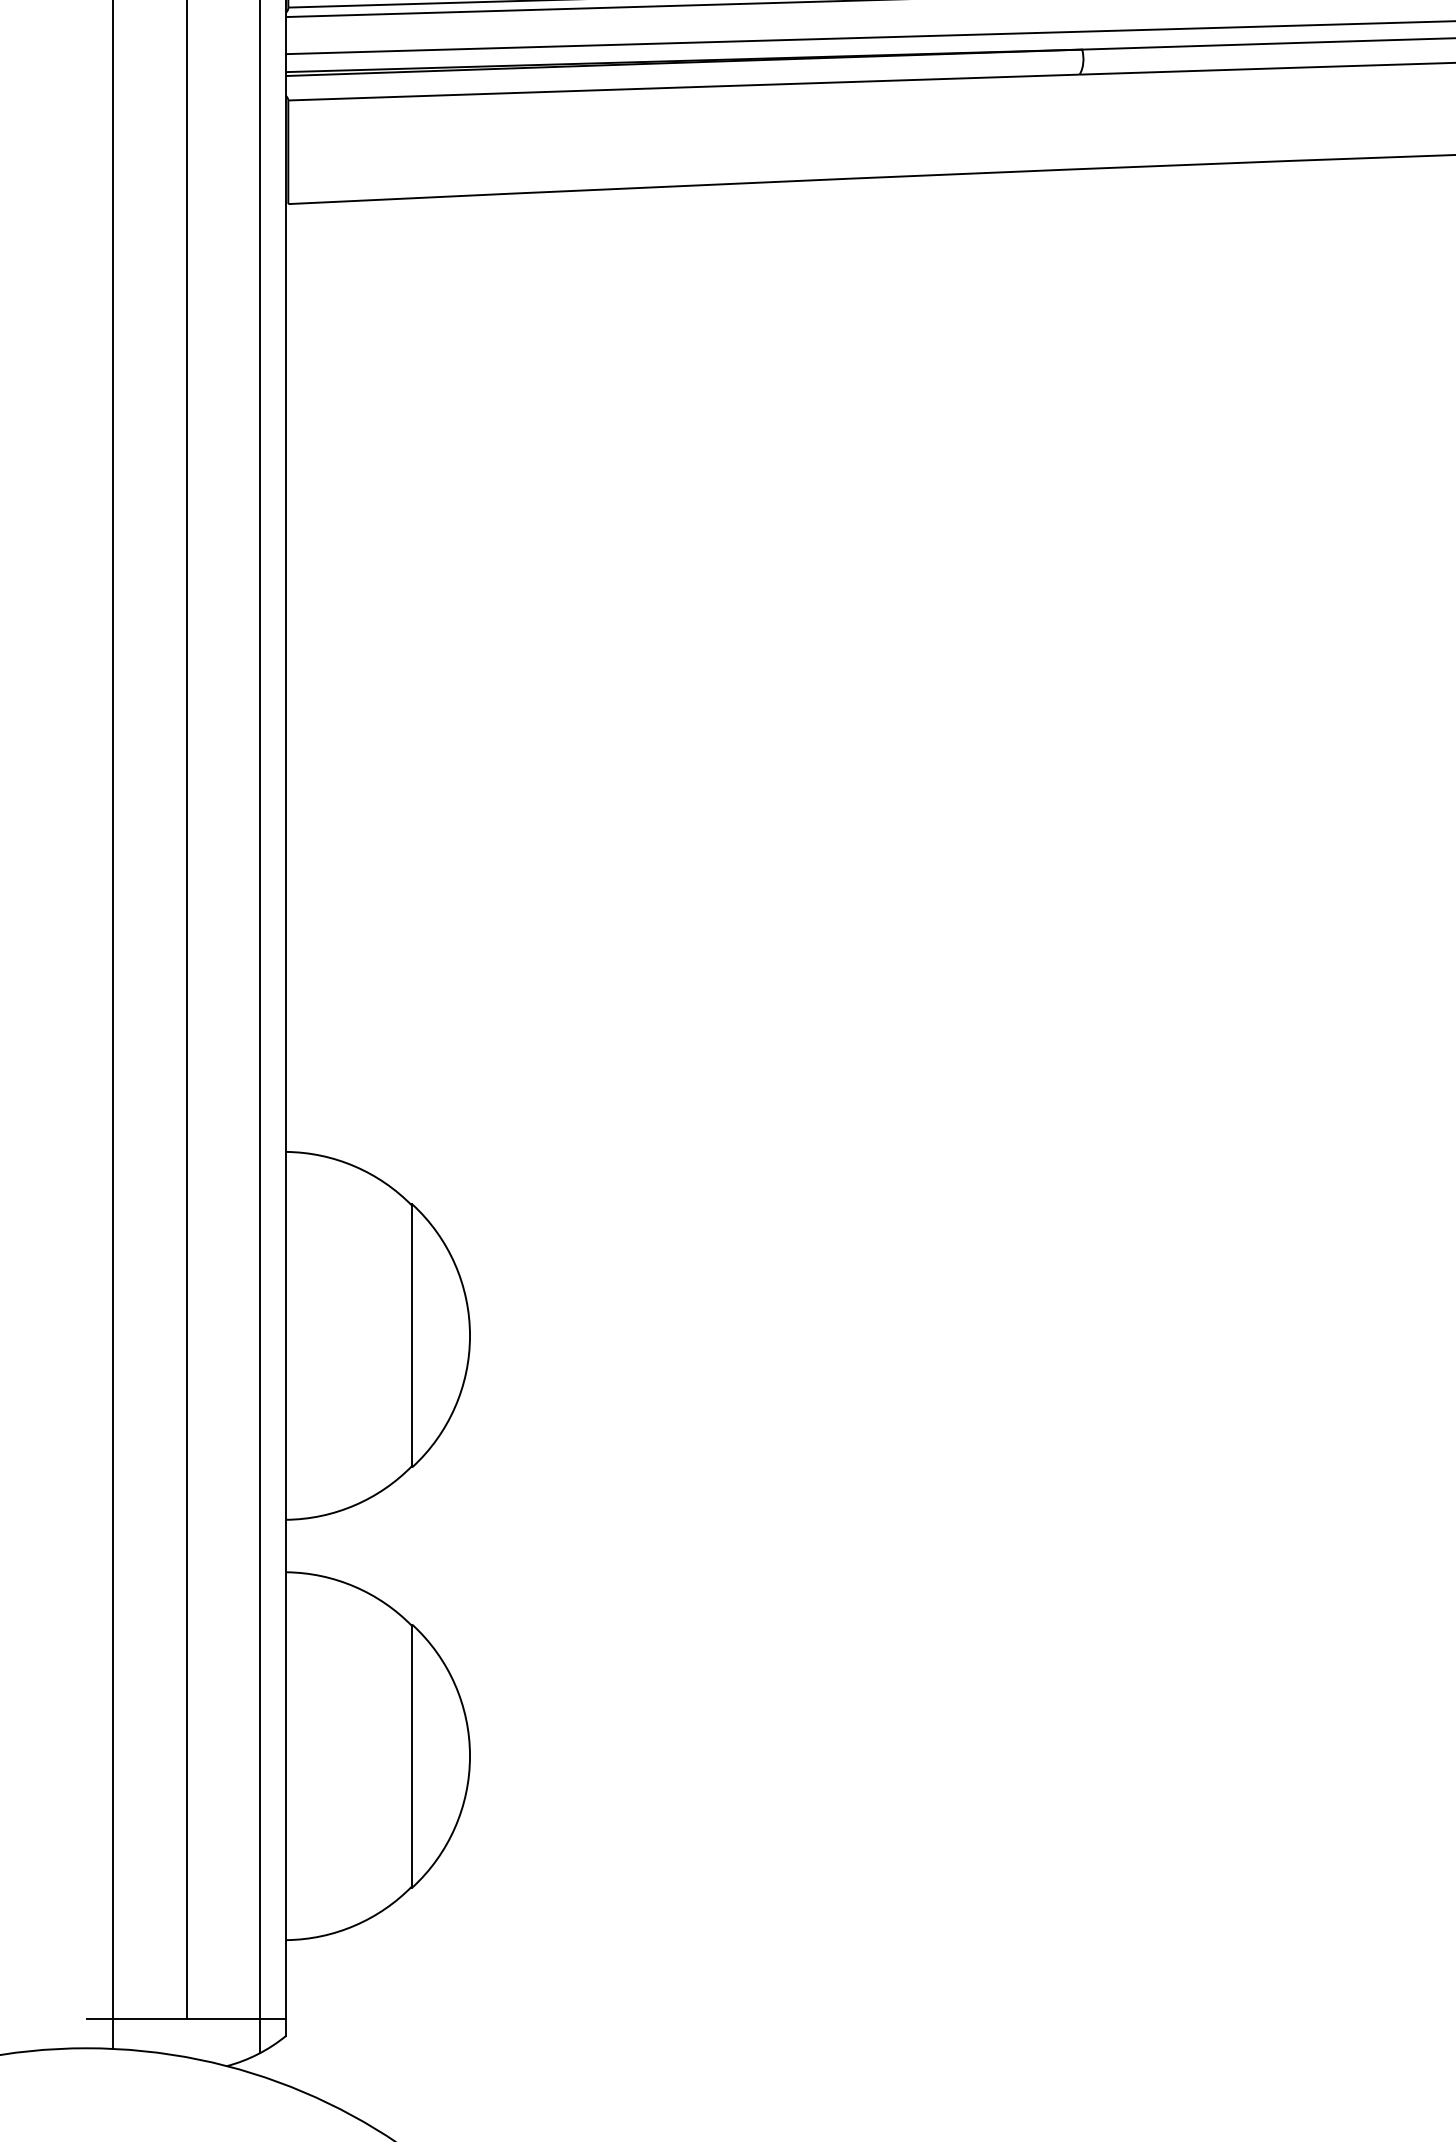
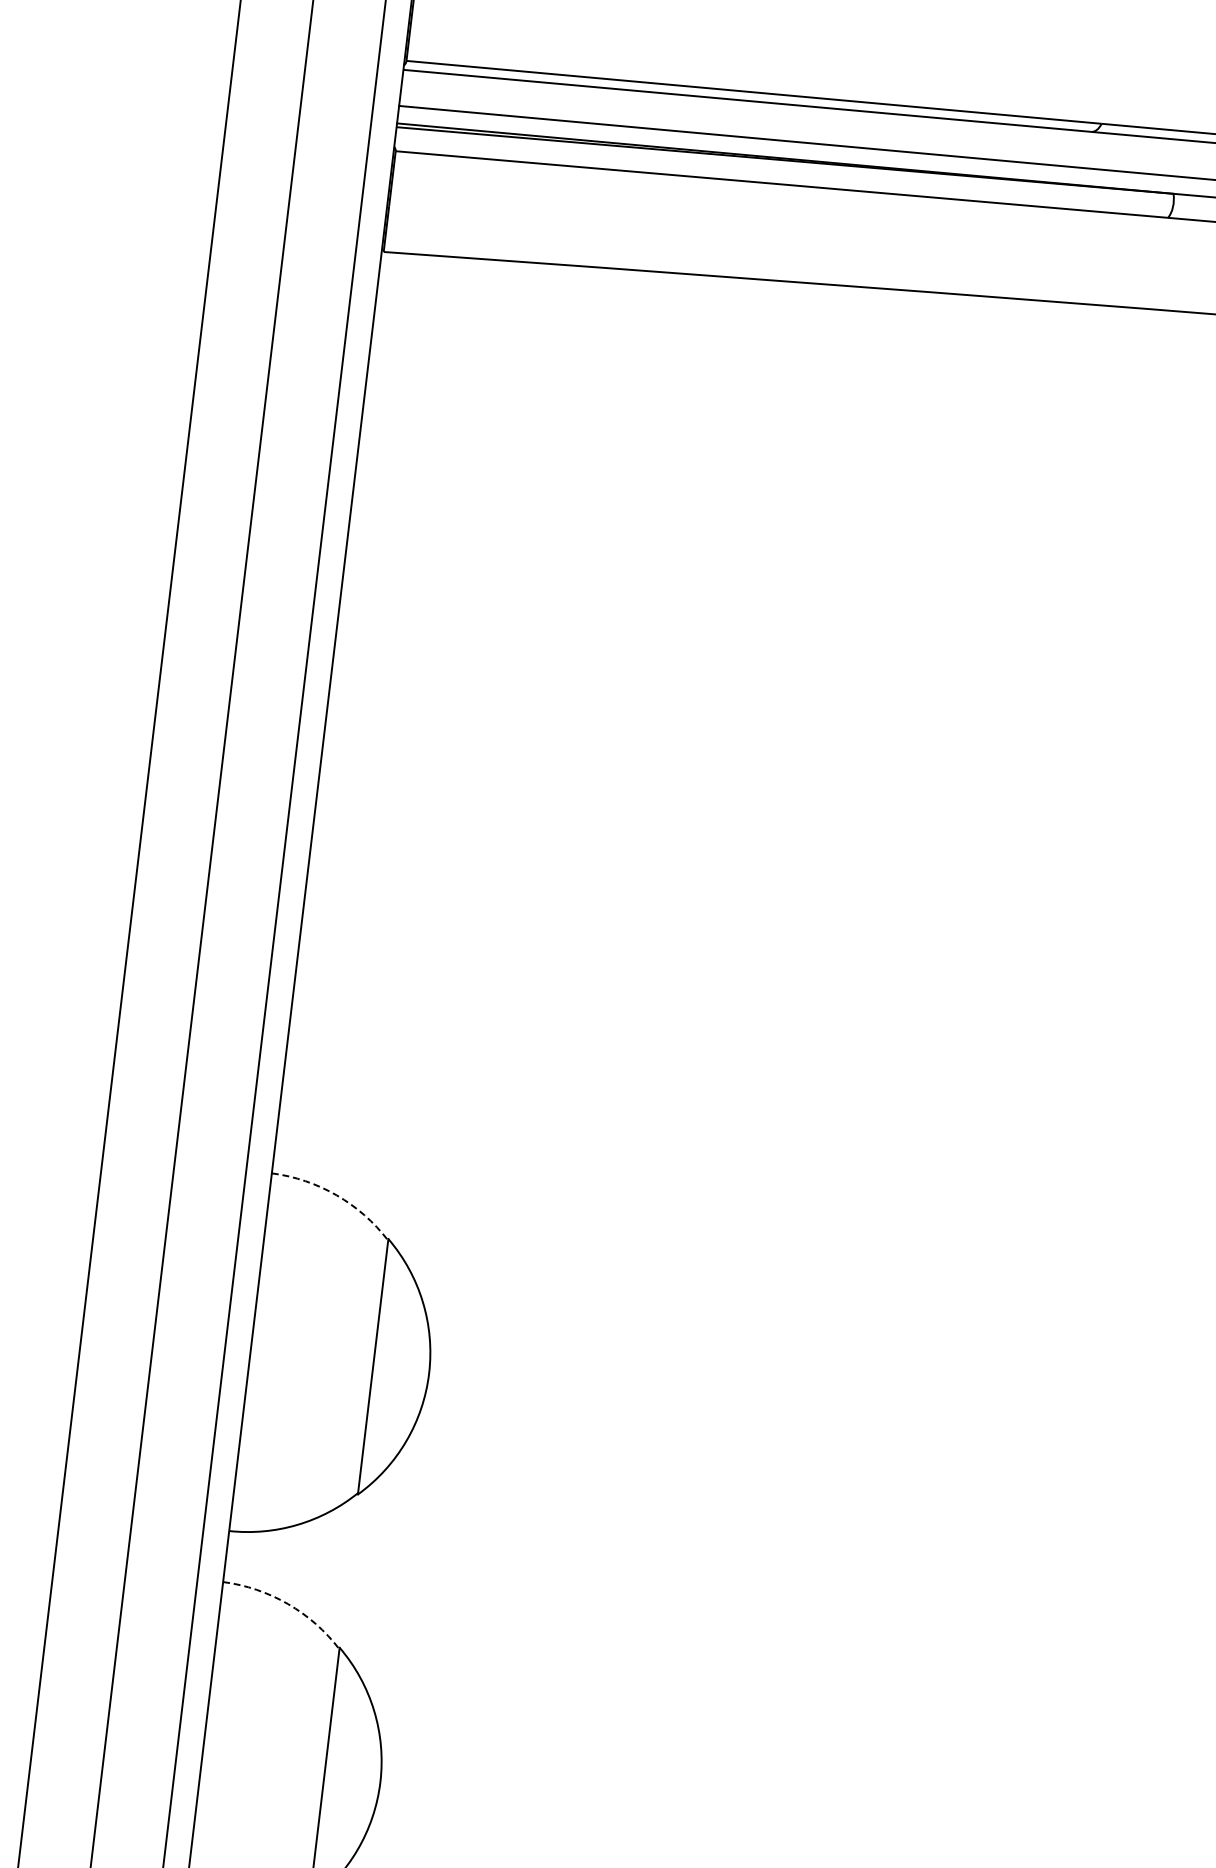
arc: (354, 1166) -> (336, 1195), solid -> dashed
arc: (354, 1586) -> (287, 1603), solid -> dashed

